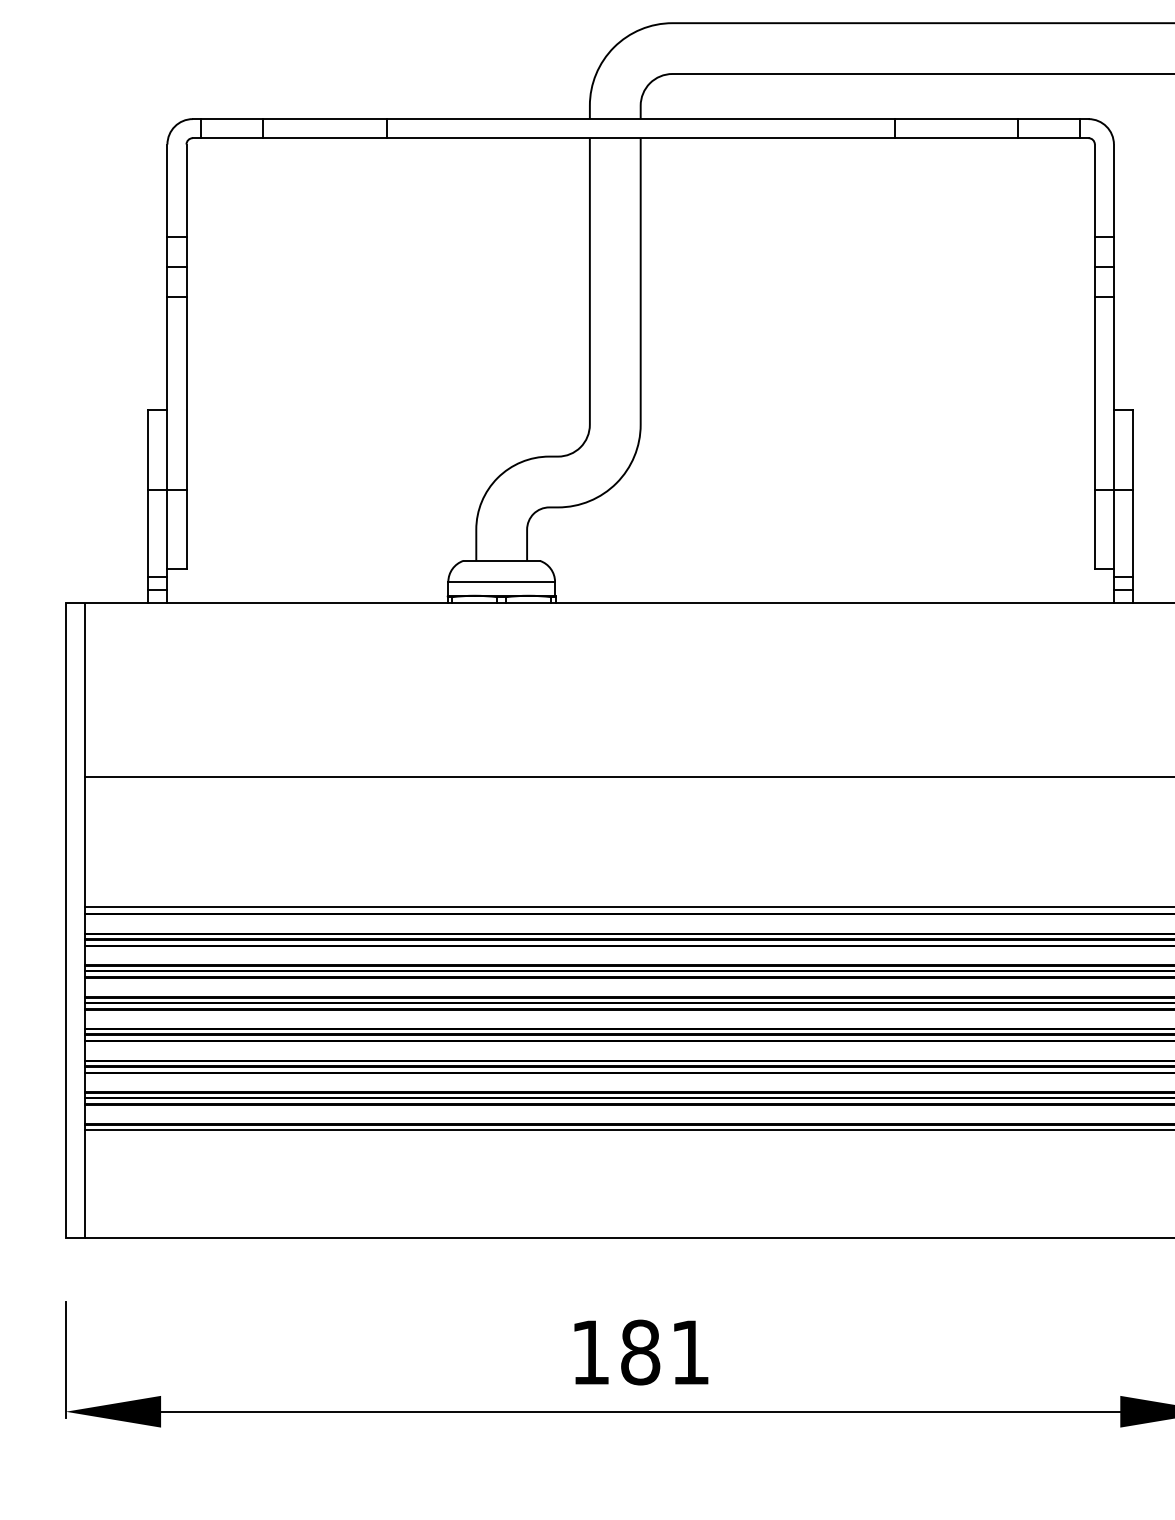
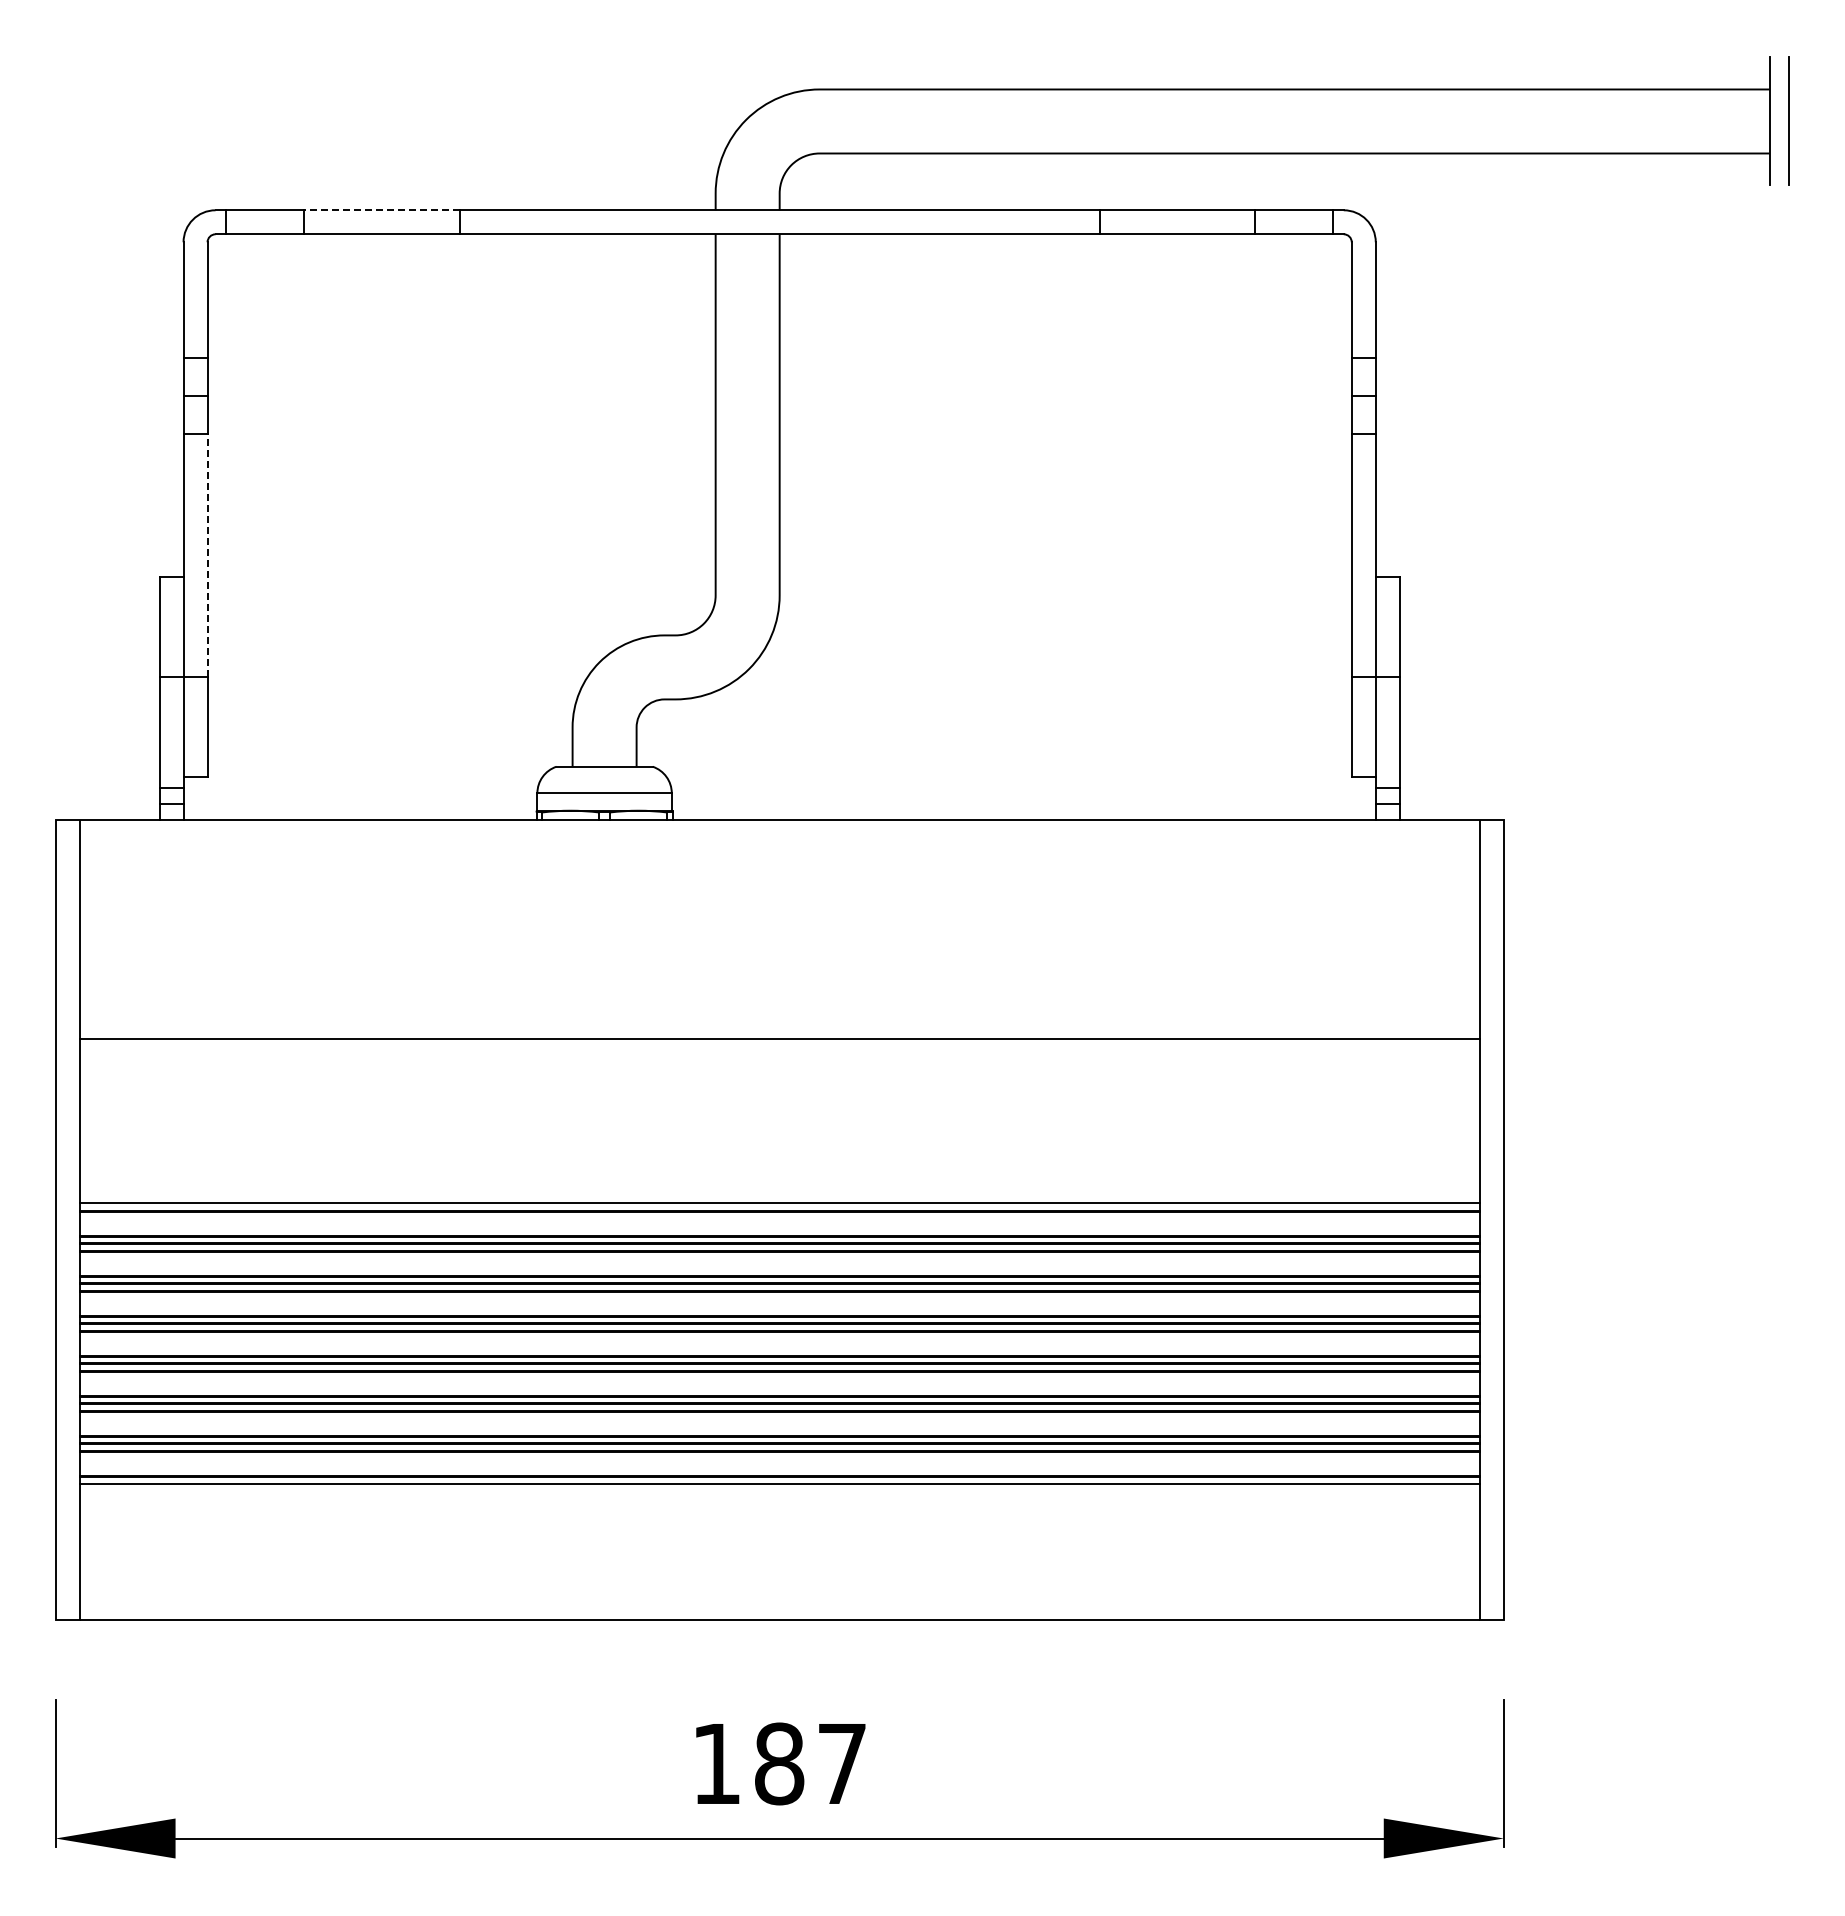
line: (324, 119) -> (381, 210), solid -> dashed
line: (186, 393) -> (207, 555), solid -> dashed
text: (690, 1352) -> (842, 1763), 181 -> 187

